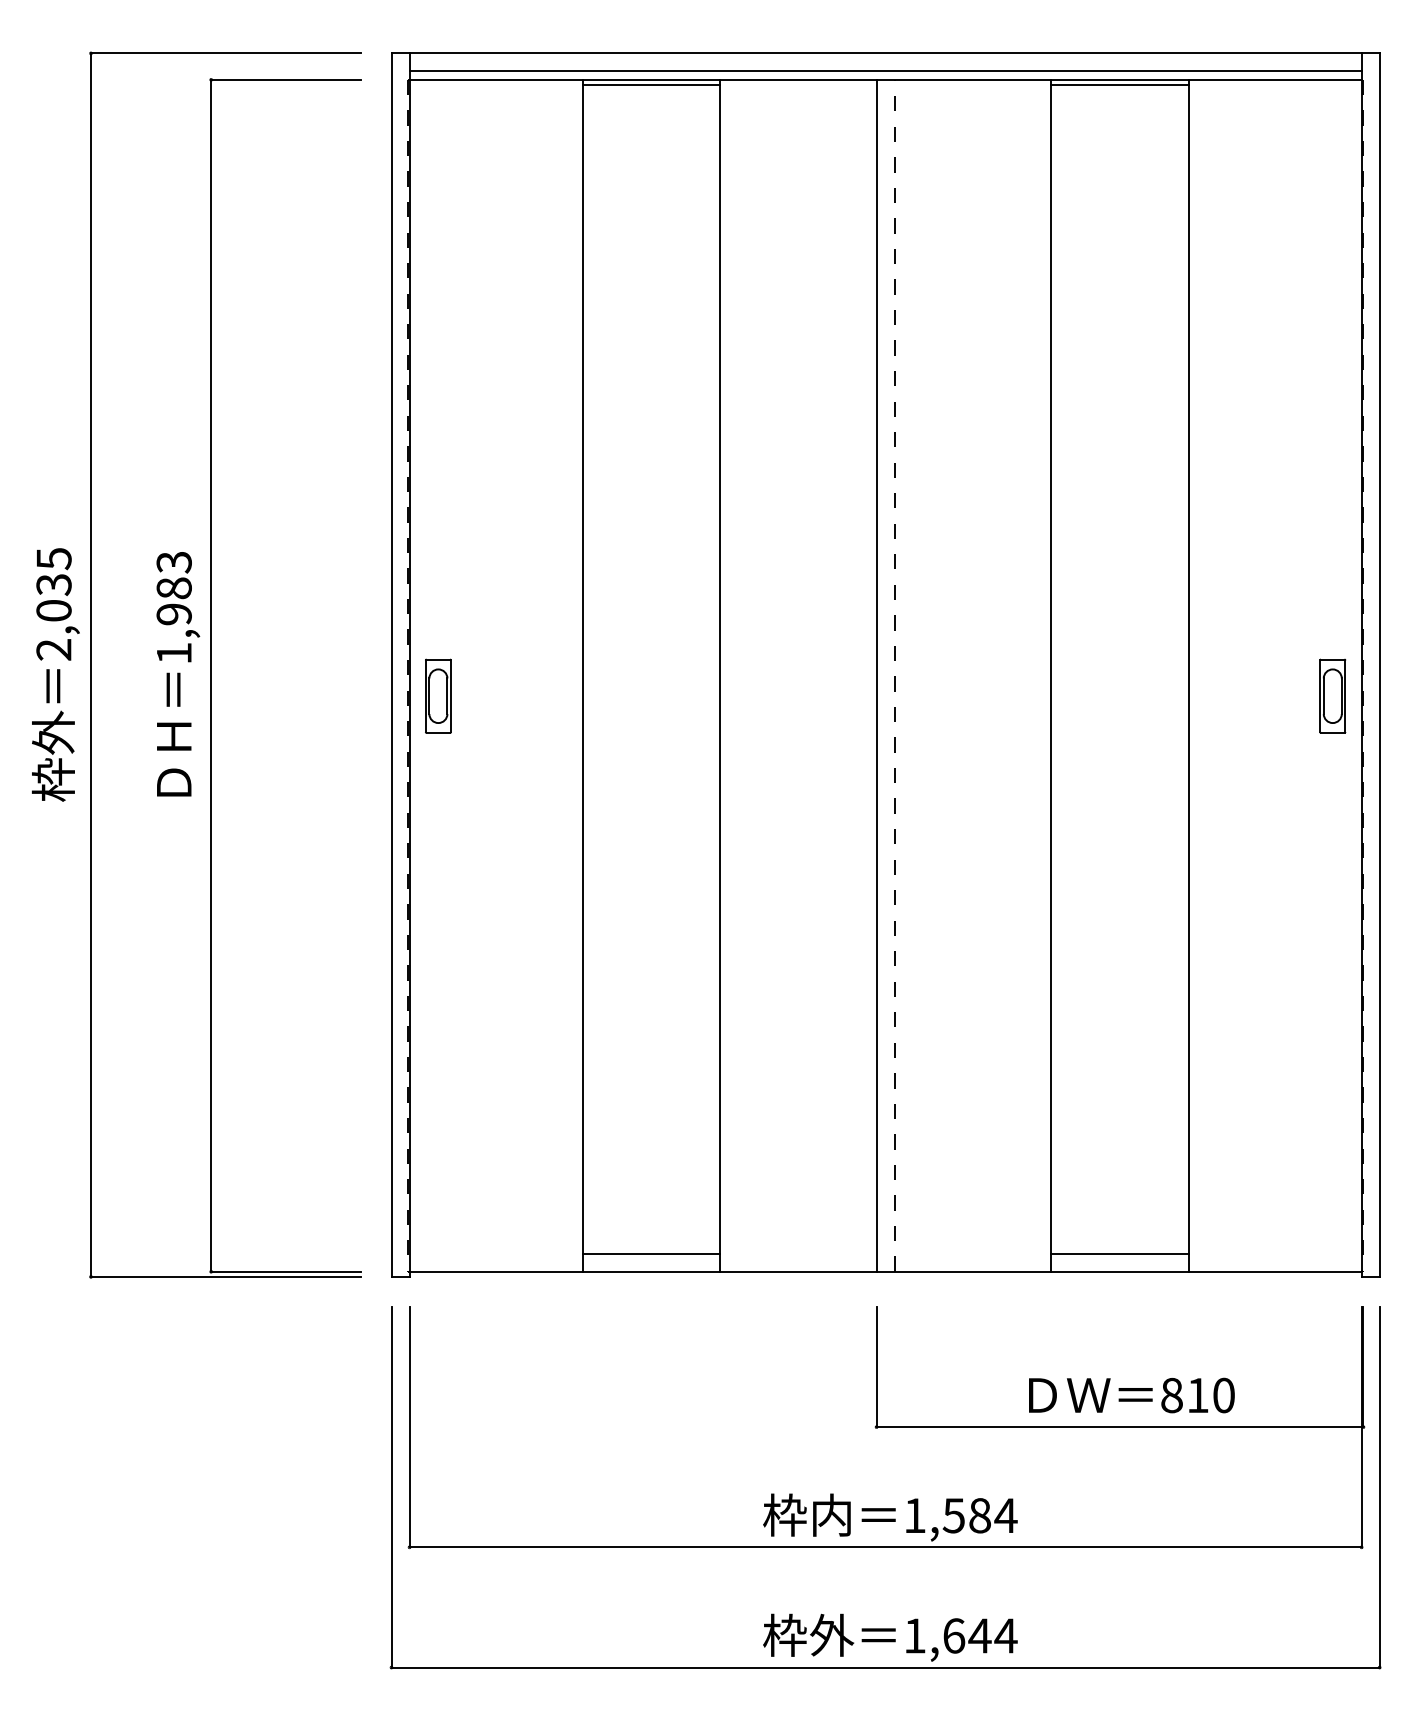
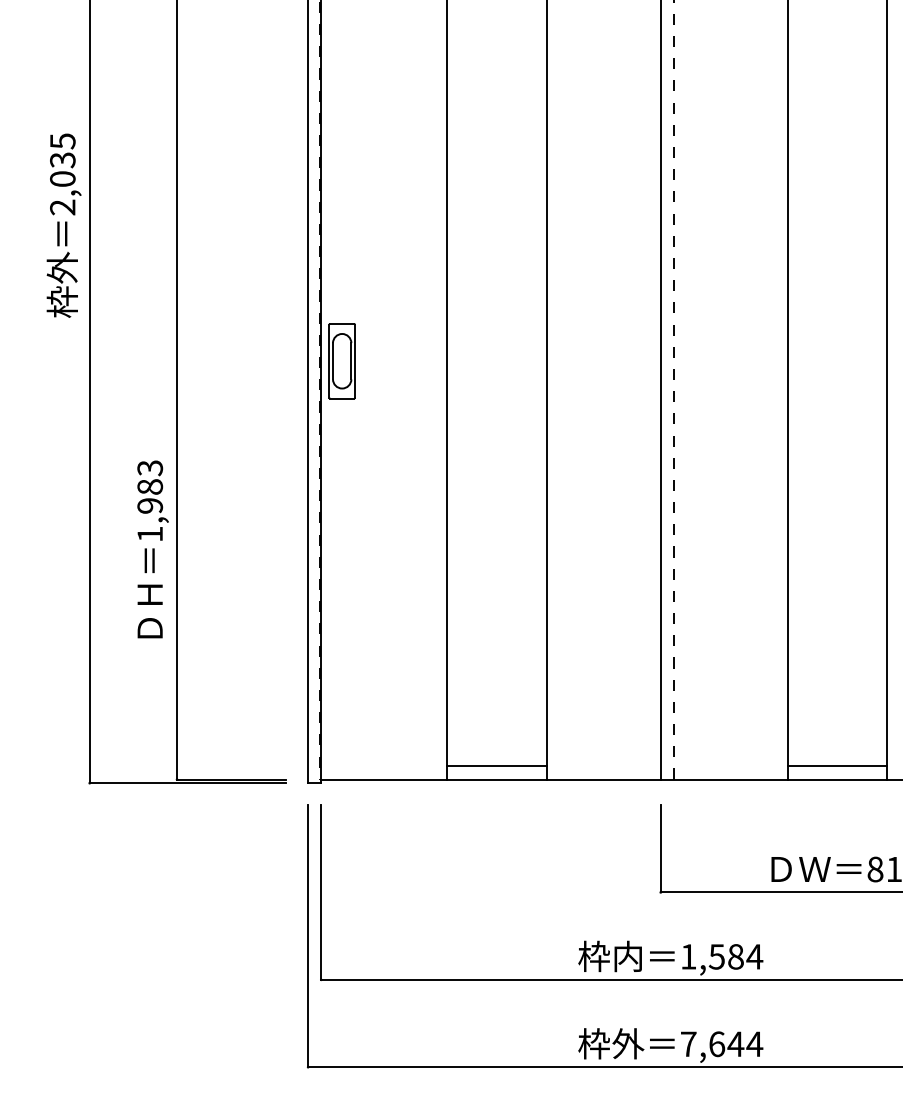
text: (55, 674) -> (63, 225), moved
text: (178, 674) -> (153, 549), moved
part: (438, 695) -> (342, 360), size x1.4
text: (914, 1635) -> (688, 1043), 1,644 -> 7,644

